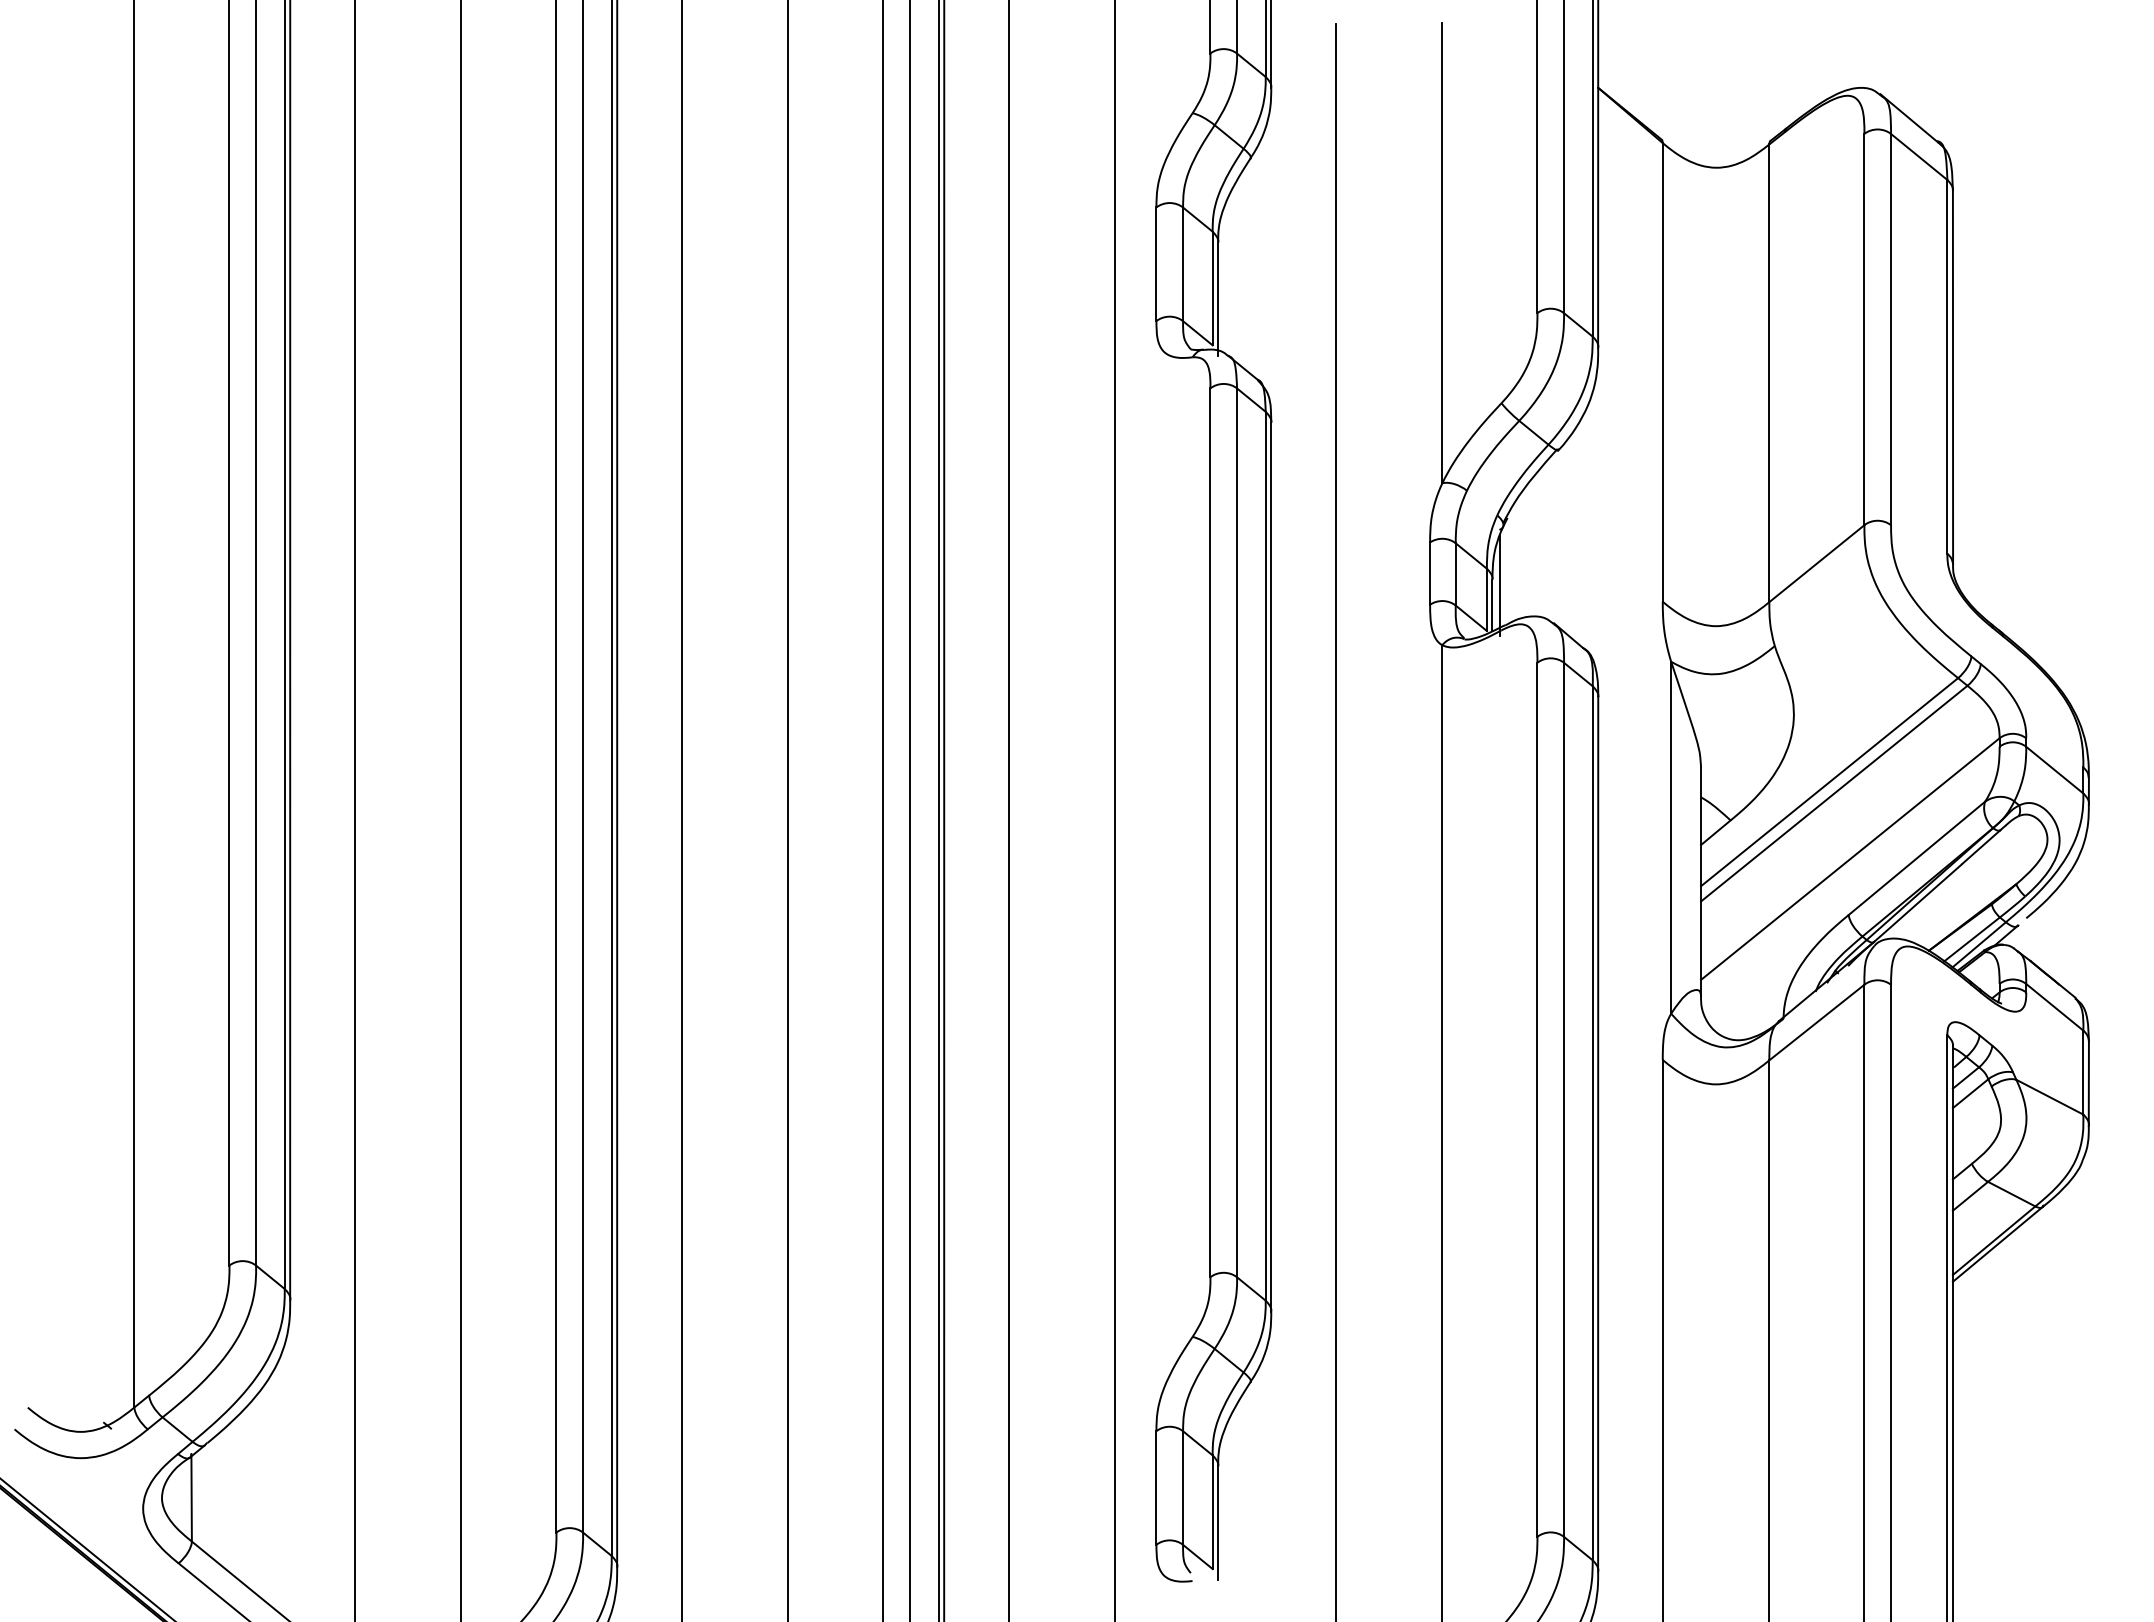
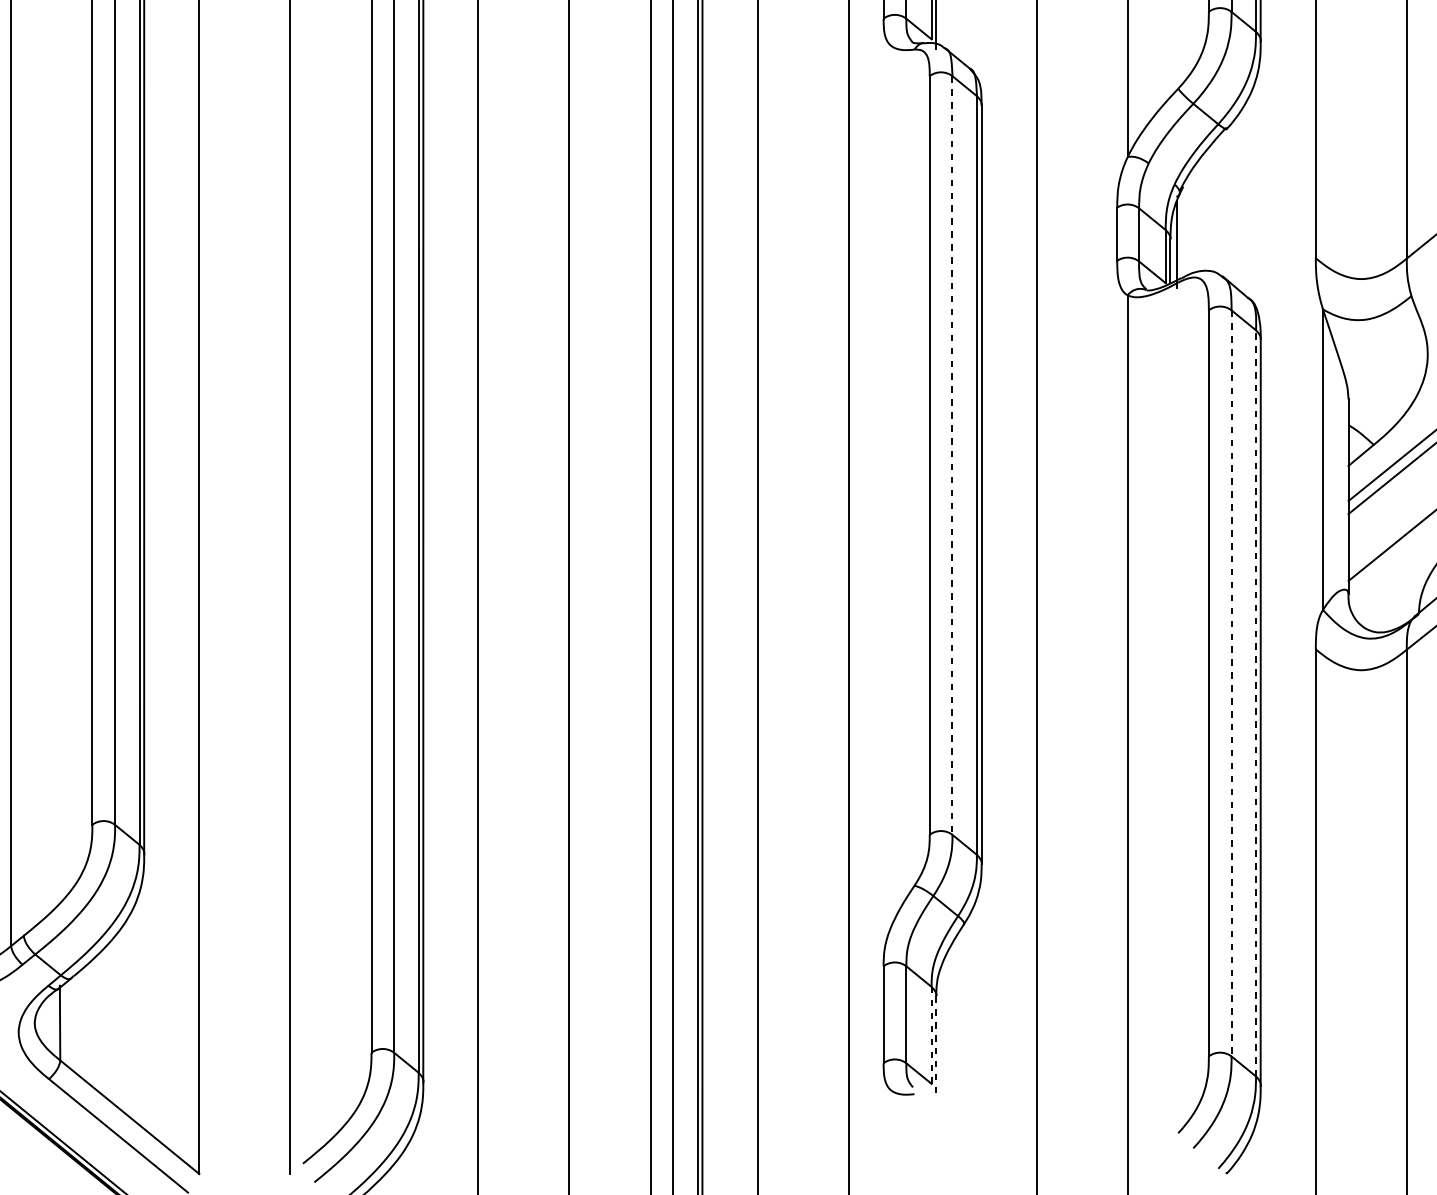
line: (1237, 833) -> (952, 456), solid -> dashed
line: (1564, 1100) -> (1231, 683), solid -> dashed
line: (1592, 1122) -> (1255, 702), solid -> dashed
line: (1212, 1512) -> (931, 1035), solid -> dashed
line: (1218, 1523) -> (936, 1045), solid -> dashed

